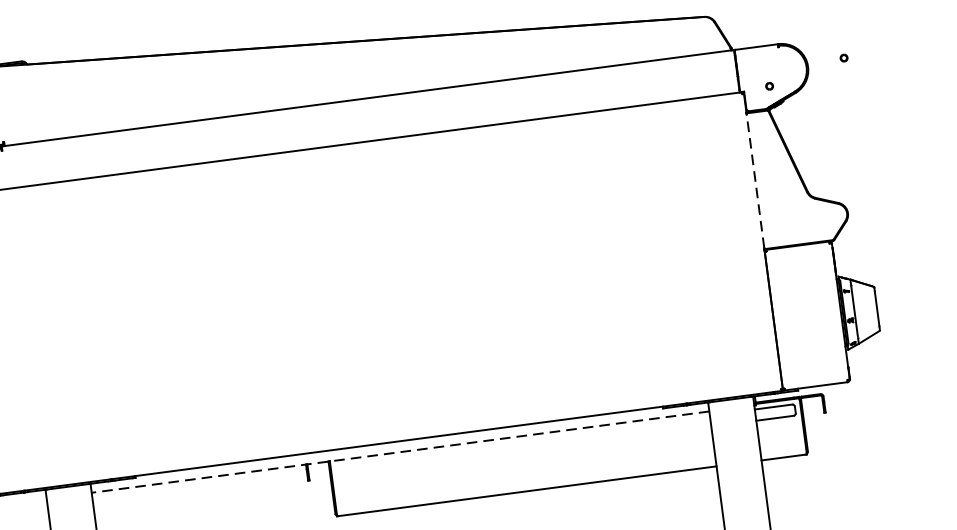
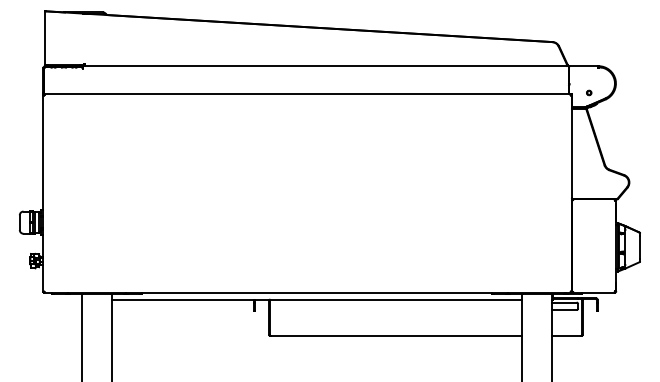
part: (844, 57) -> (640, 80), removed
line: (754, 181) -> (571, 153), dashed -> solid
line: (399, 451) -> (316, 299), dashed -> solid

